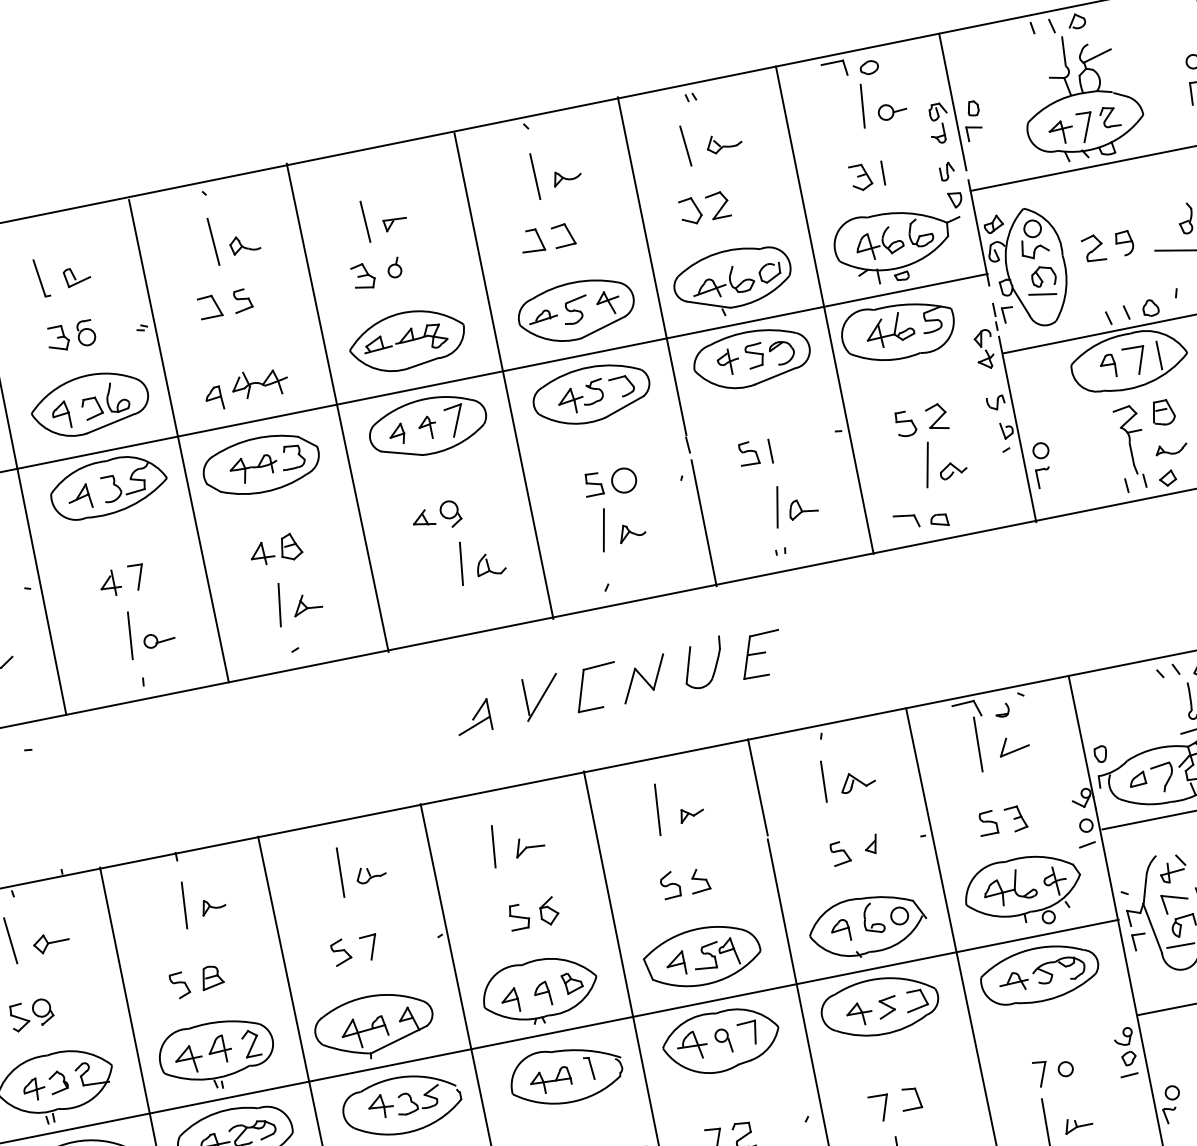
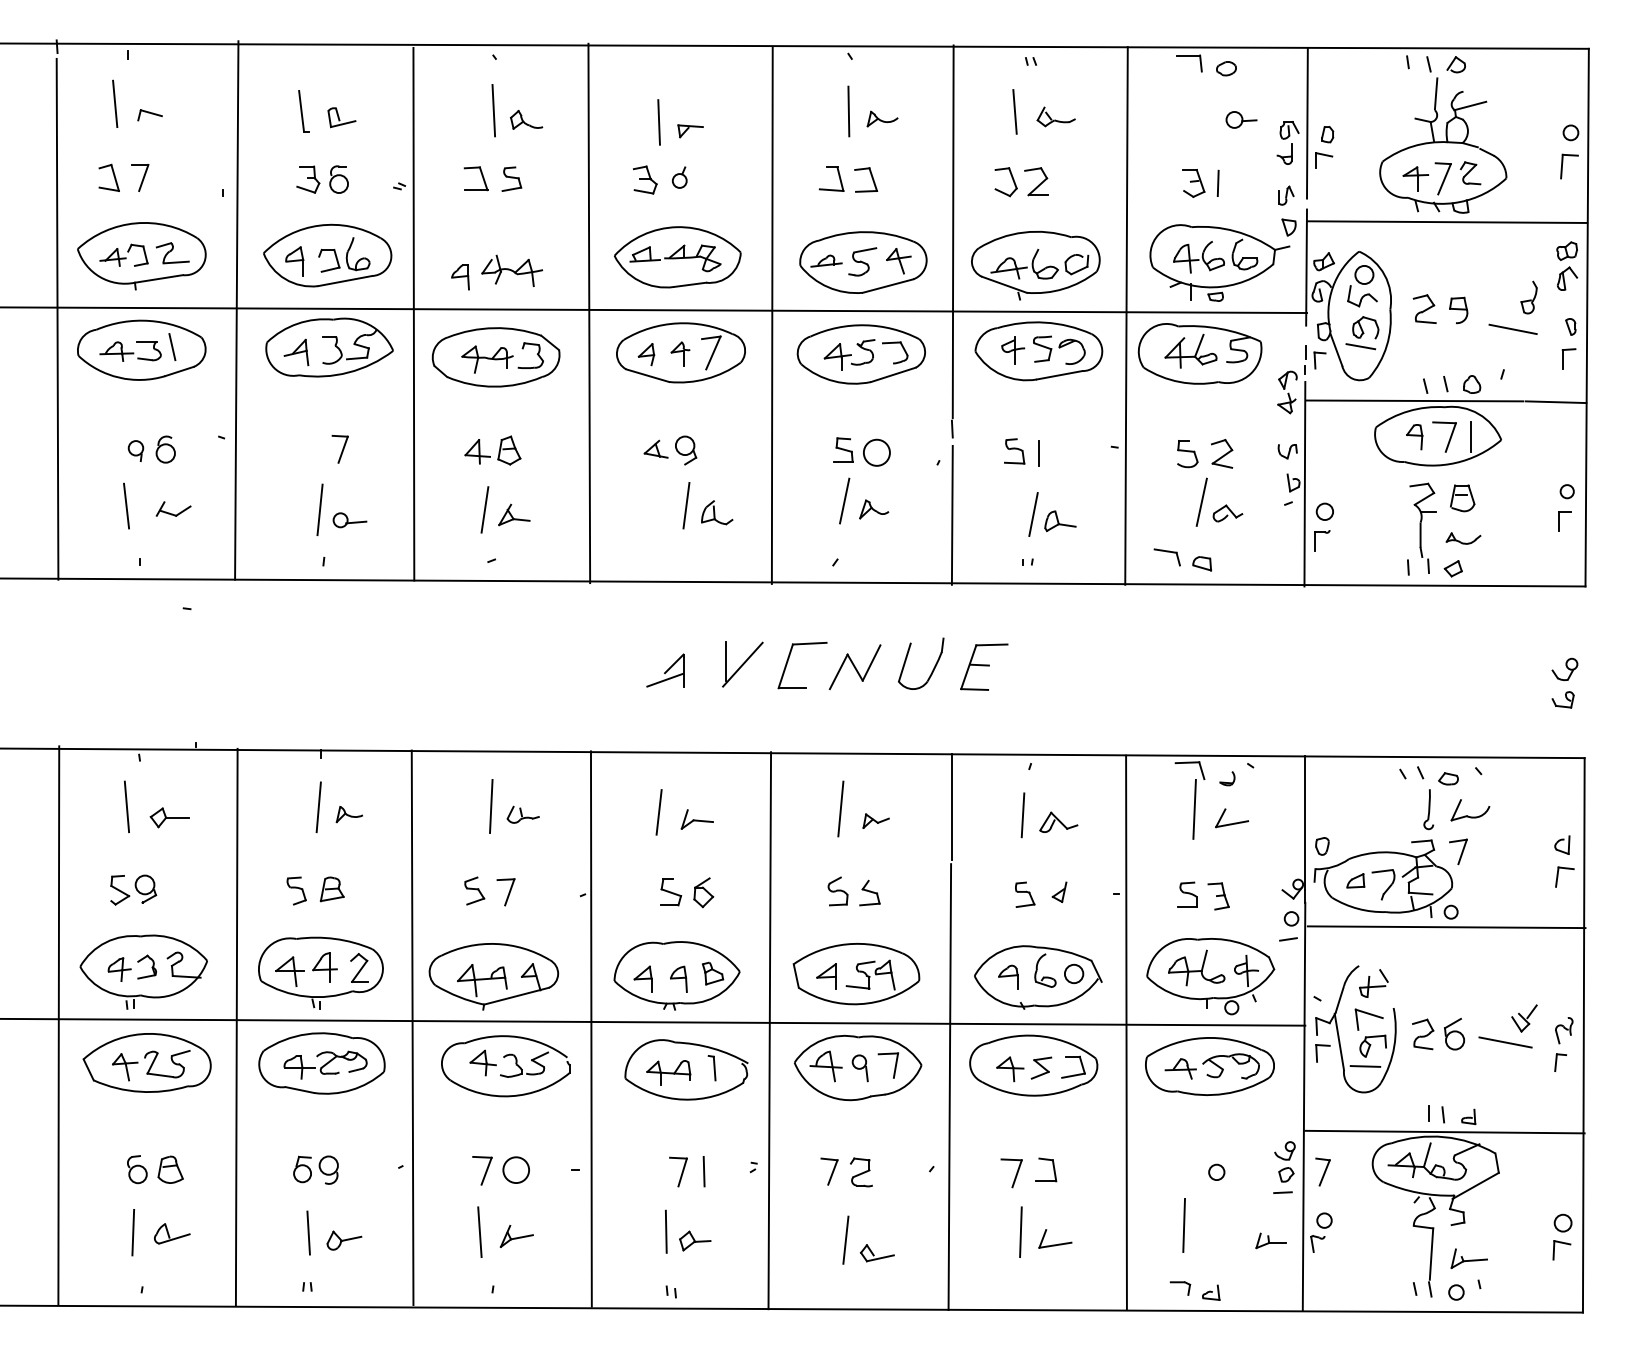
line: (862, 106) -> (1210, 108), removed
part: (109, 583) -> (309, 450), removed
part: (1040, 1073) -> (1322, 1171), moved
part: (1077, 1124) -> (1270, 1240), moved

